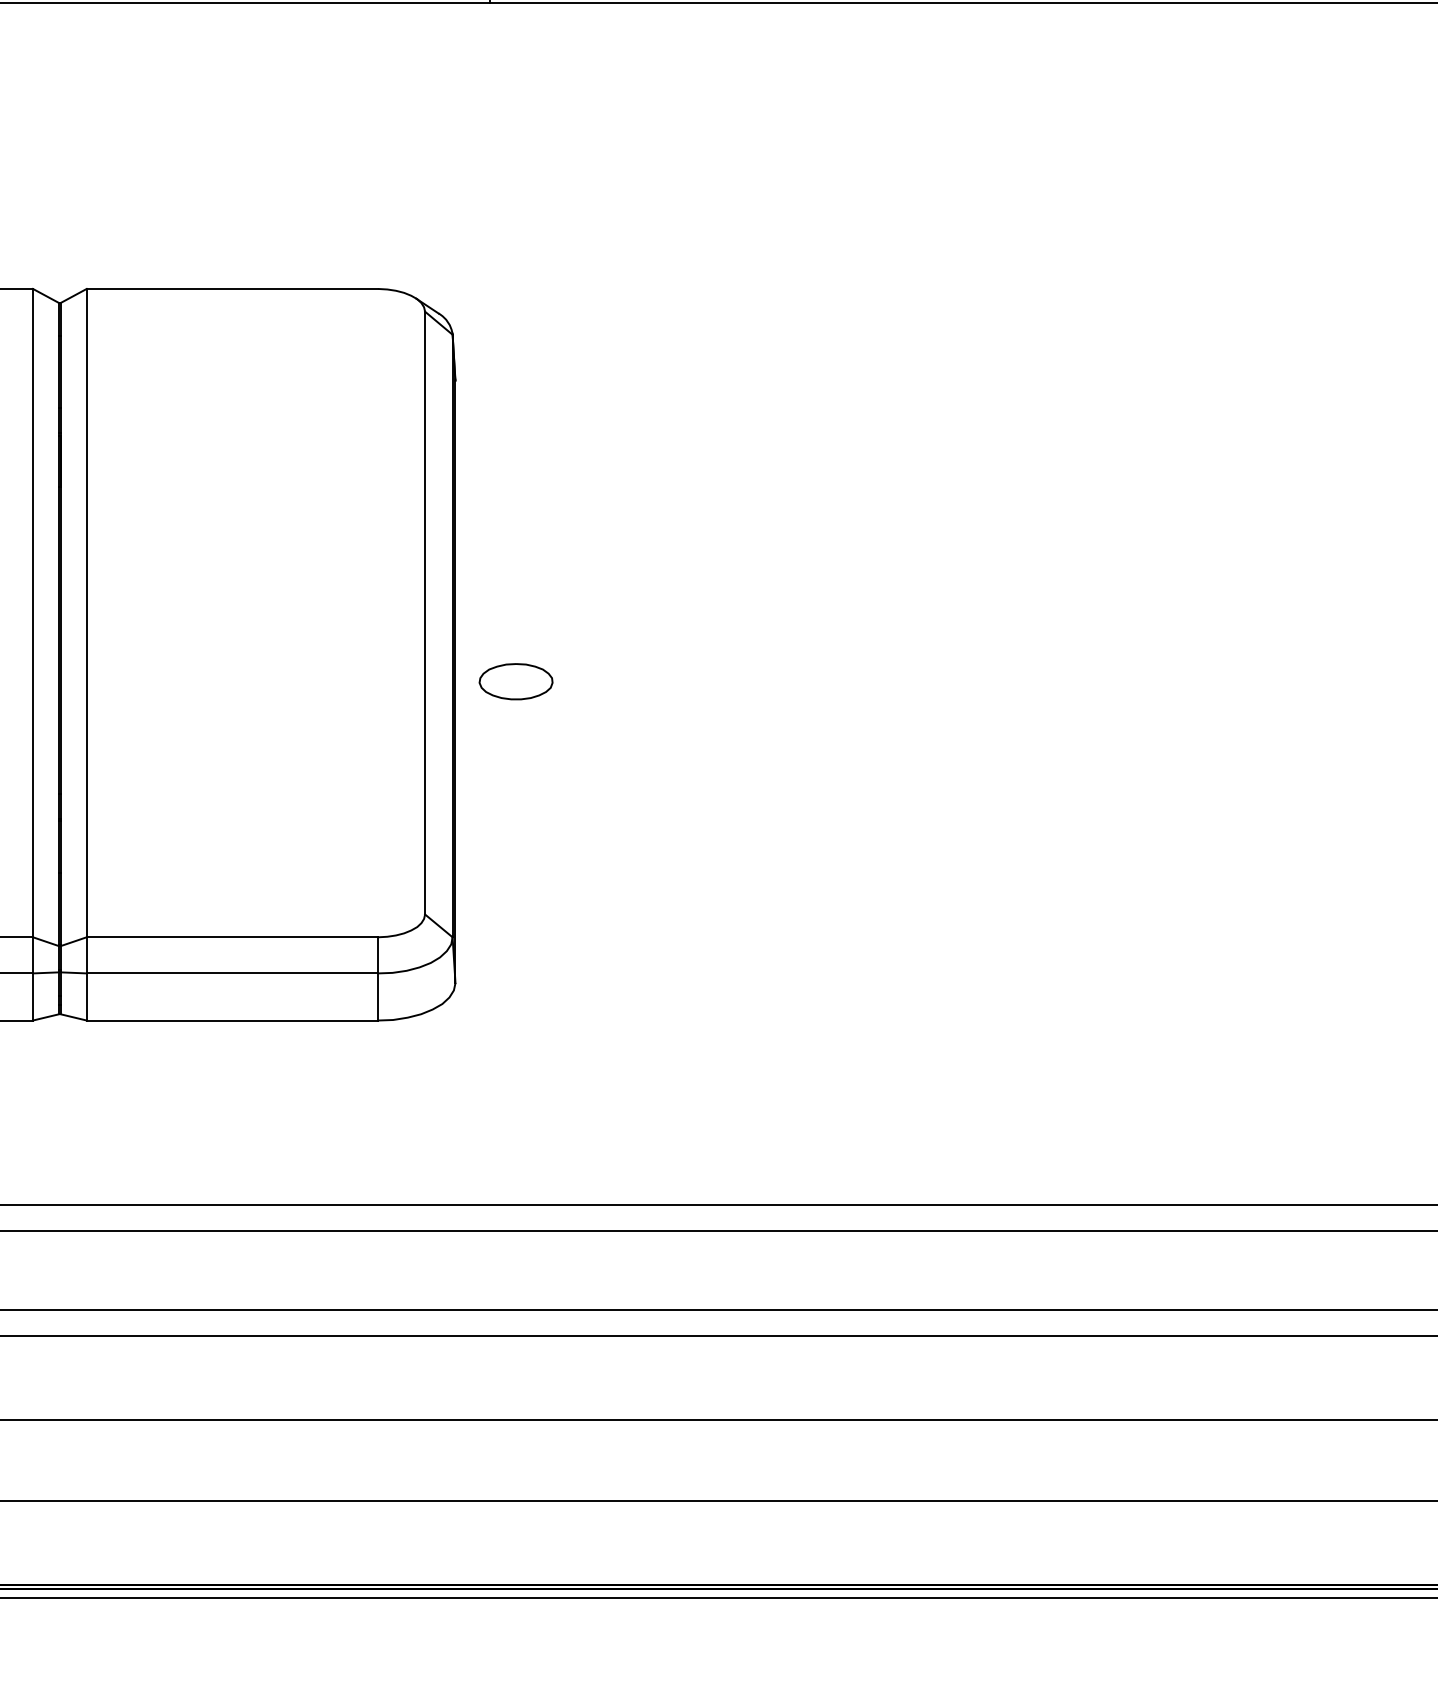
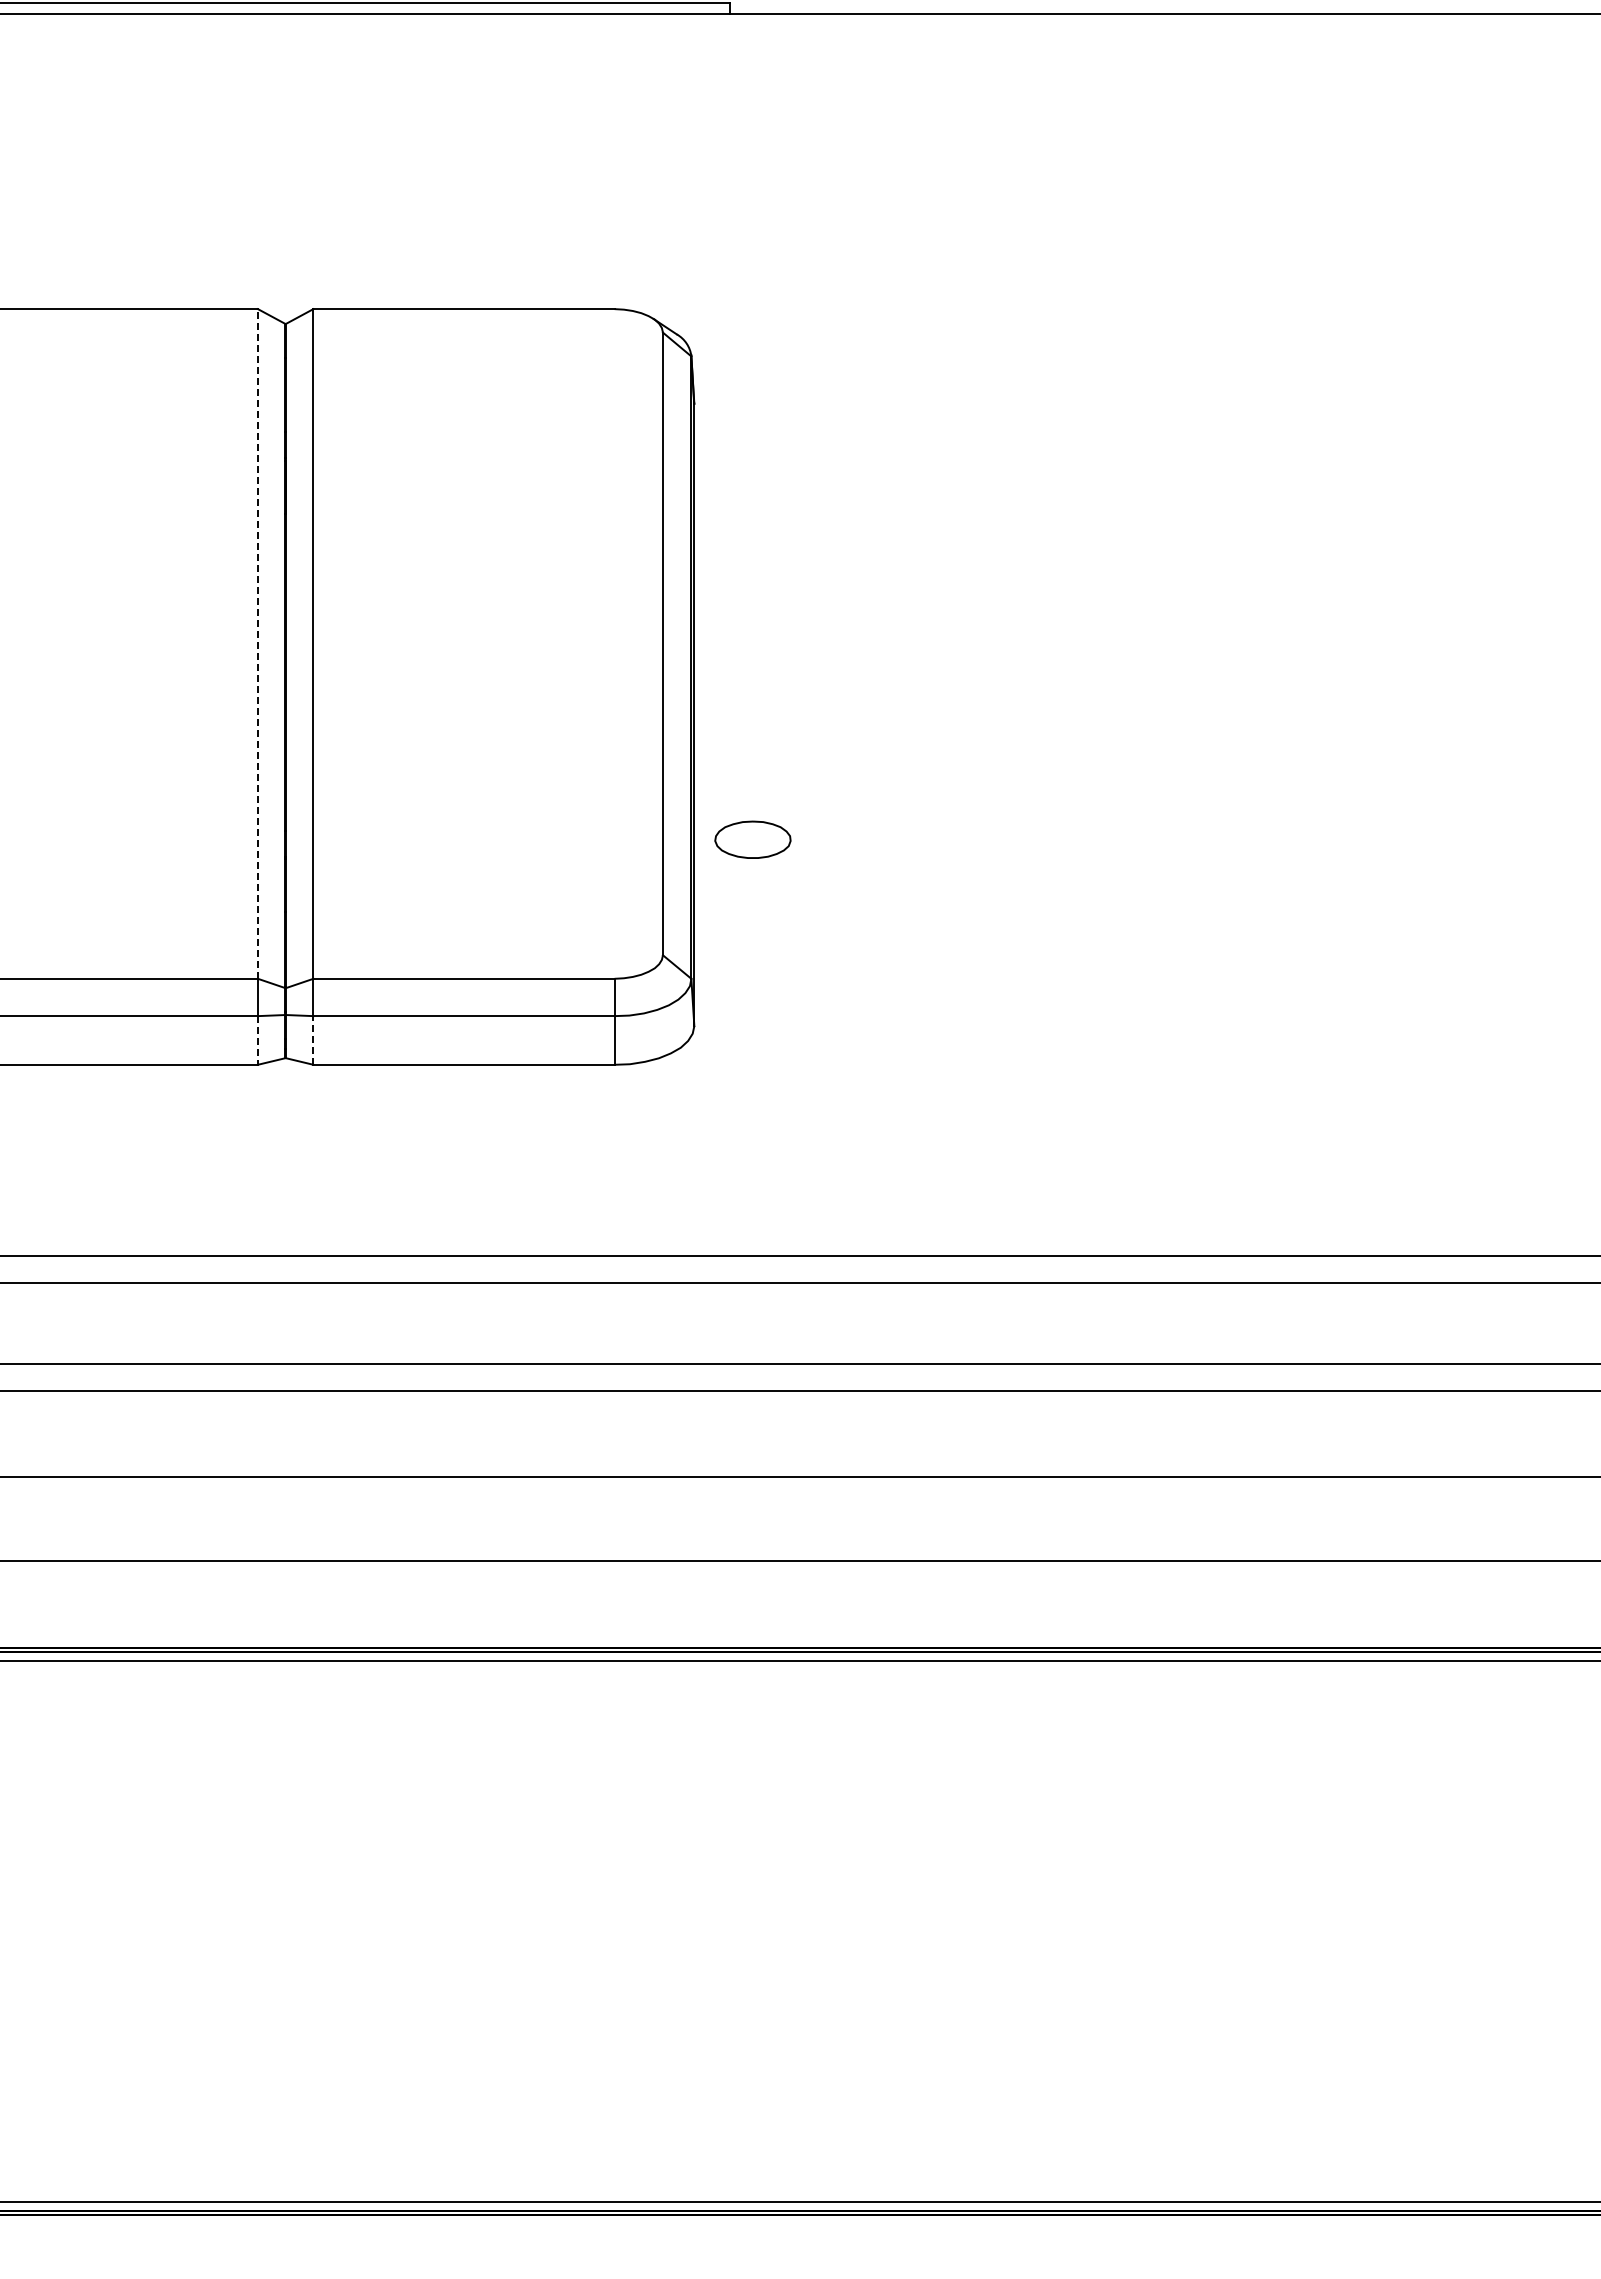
line: (32, 612) -> (257, 643), solid -> dashed
part: (515, 681) -> (752, 839), moved
line: (86, 996) -> (313, 1039), solid -> dashed
line: (32, 997) -> (257, 1040), solid -> dashed

